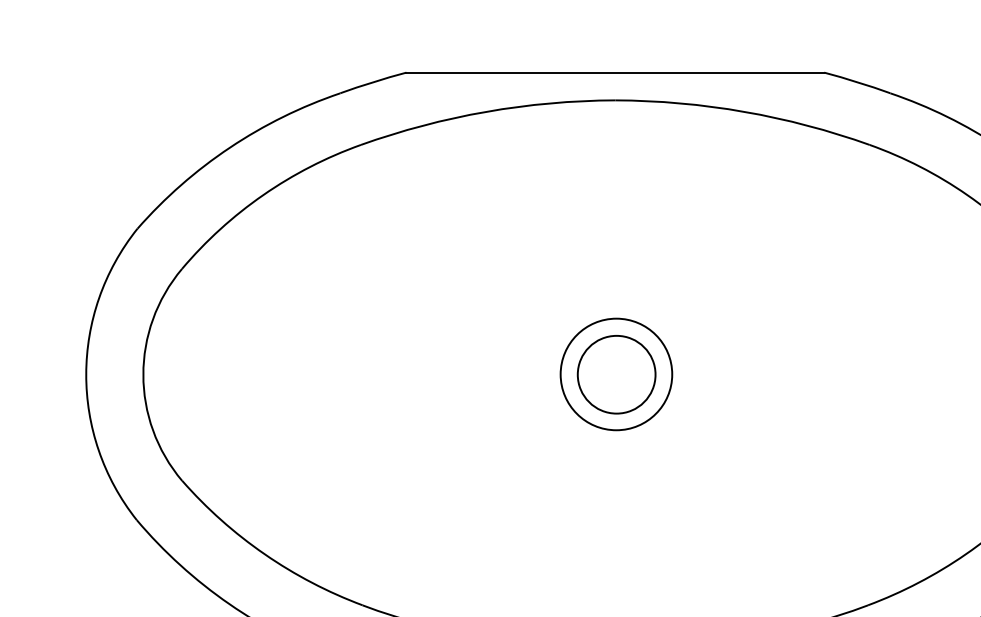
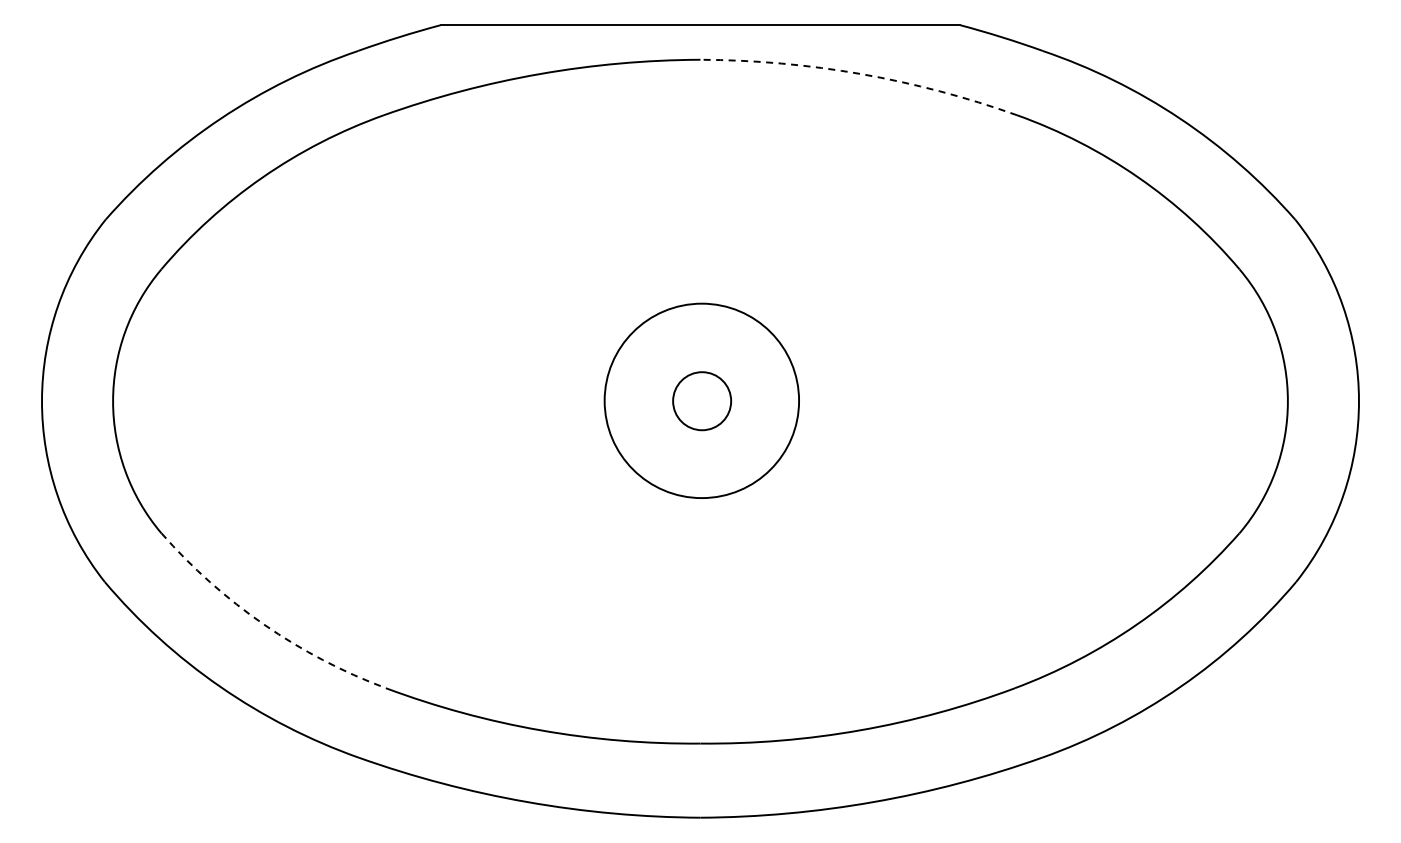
arc: (744, 112) -> (861, 74), solid -> dashed
circle: (616, 374) -> (701, 400), size x0.6
circle: (616, 374) -> (701, 400), size x1.4
arc: (265, 554) -> (264, 624), solid -> dashed

